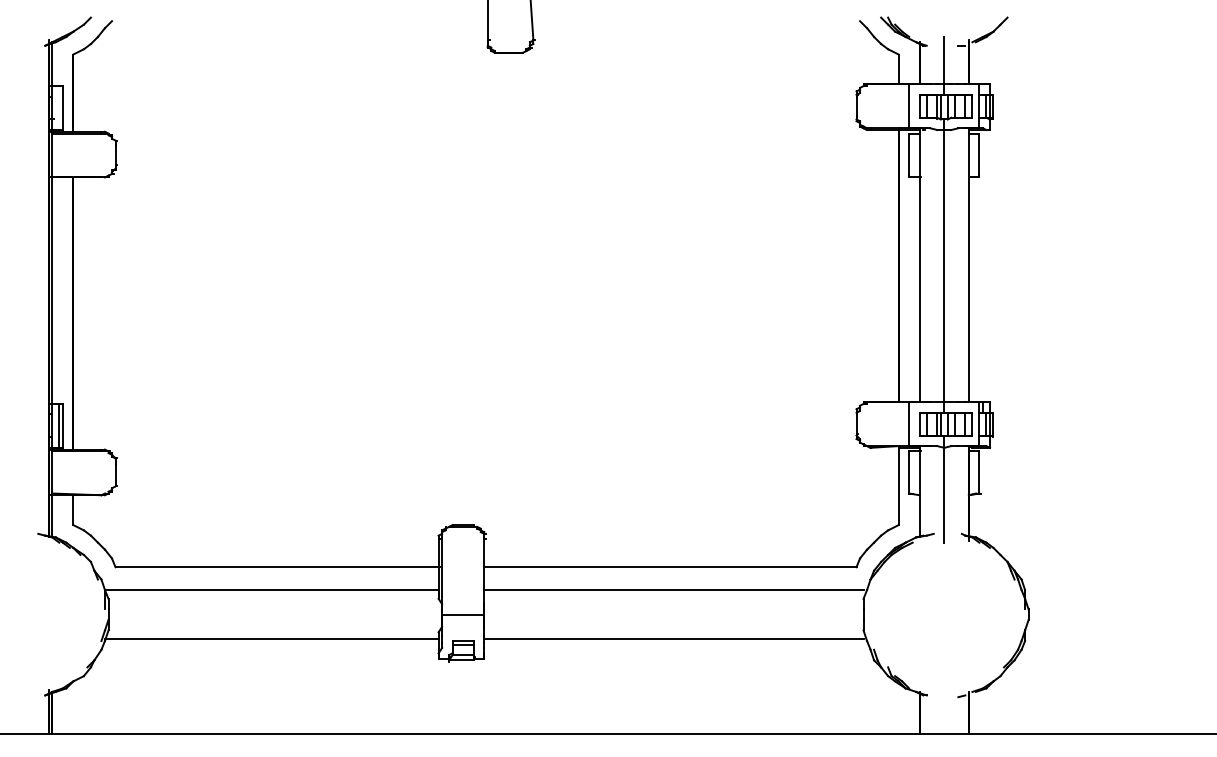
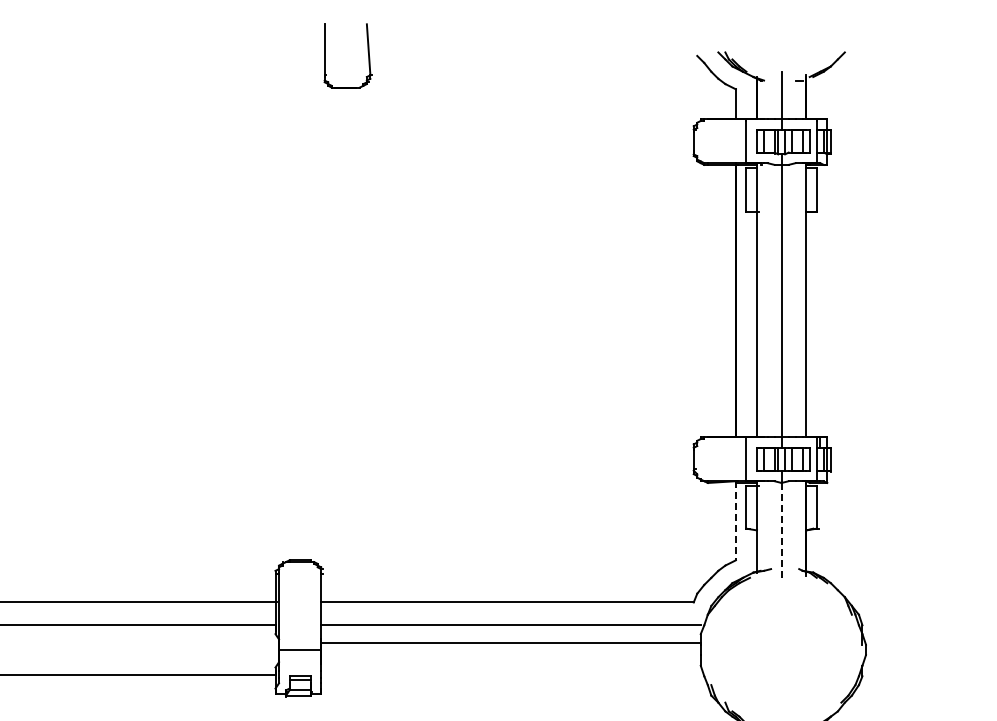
line: (898, 485) -> (735, 520), solid -> dashed
line: (944, 495) -> (781, 530), solid -> dashed
line: (673, 639) -> (510, 642), moved

